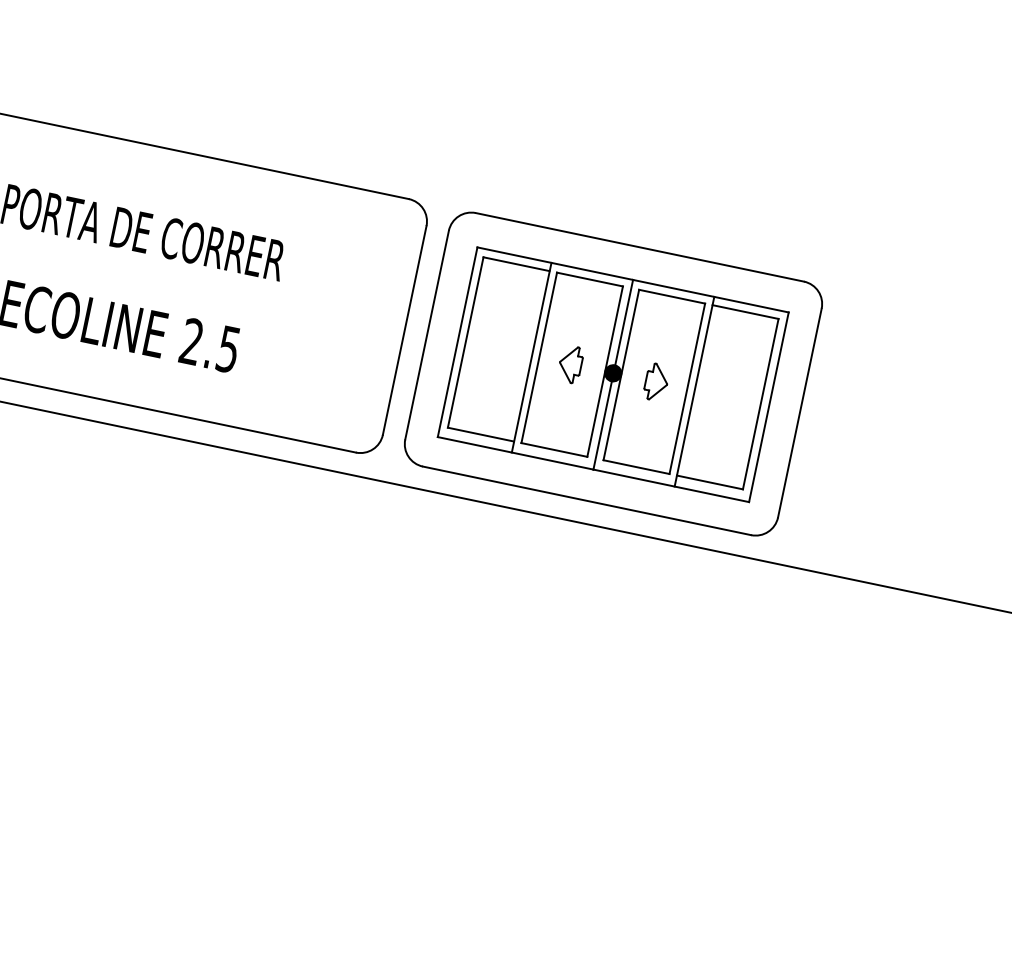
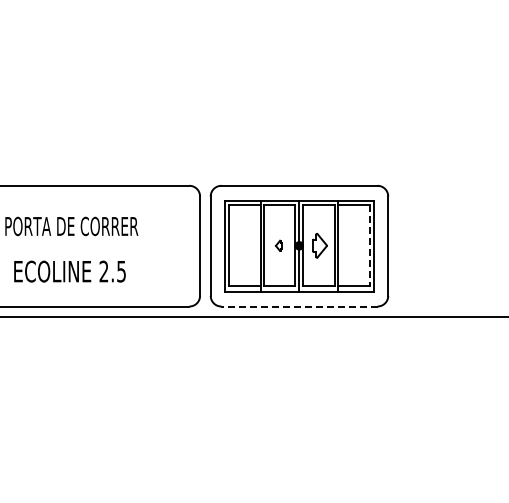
part: (569, 363) -> (278, 245), size x0.6
part: (655, 381) -> (319, 245), size x1.4
line: (760, 403) -> (369, 245), solid -> dashed
line: (584, 500) -> (298, 306), solid -> dashed

